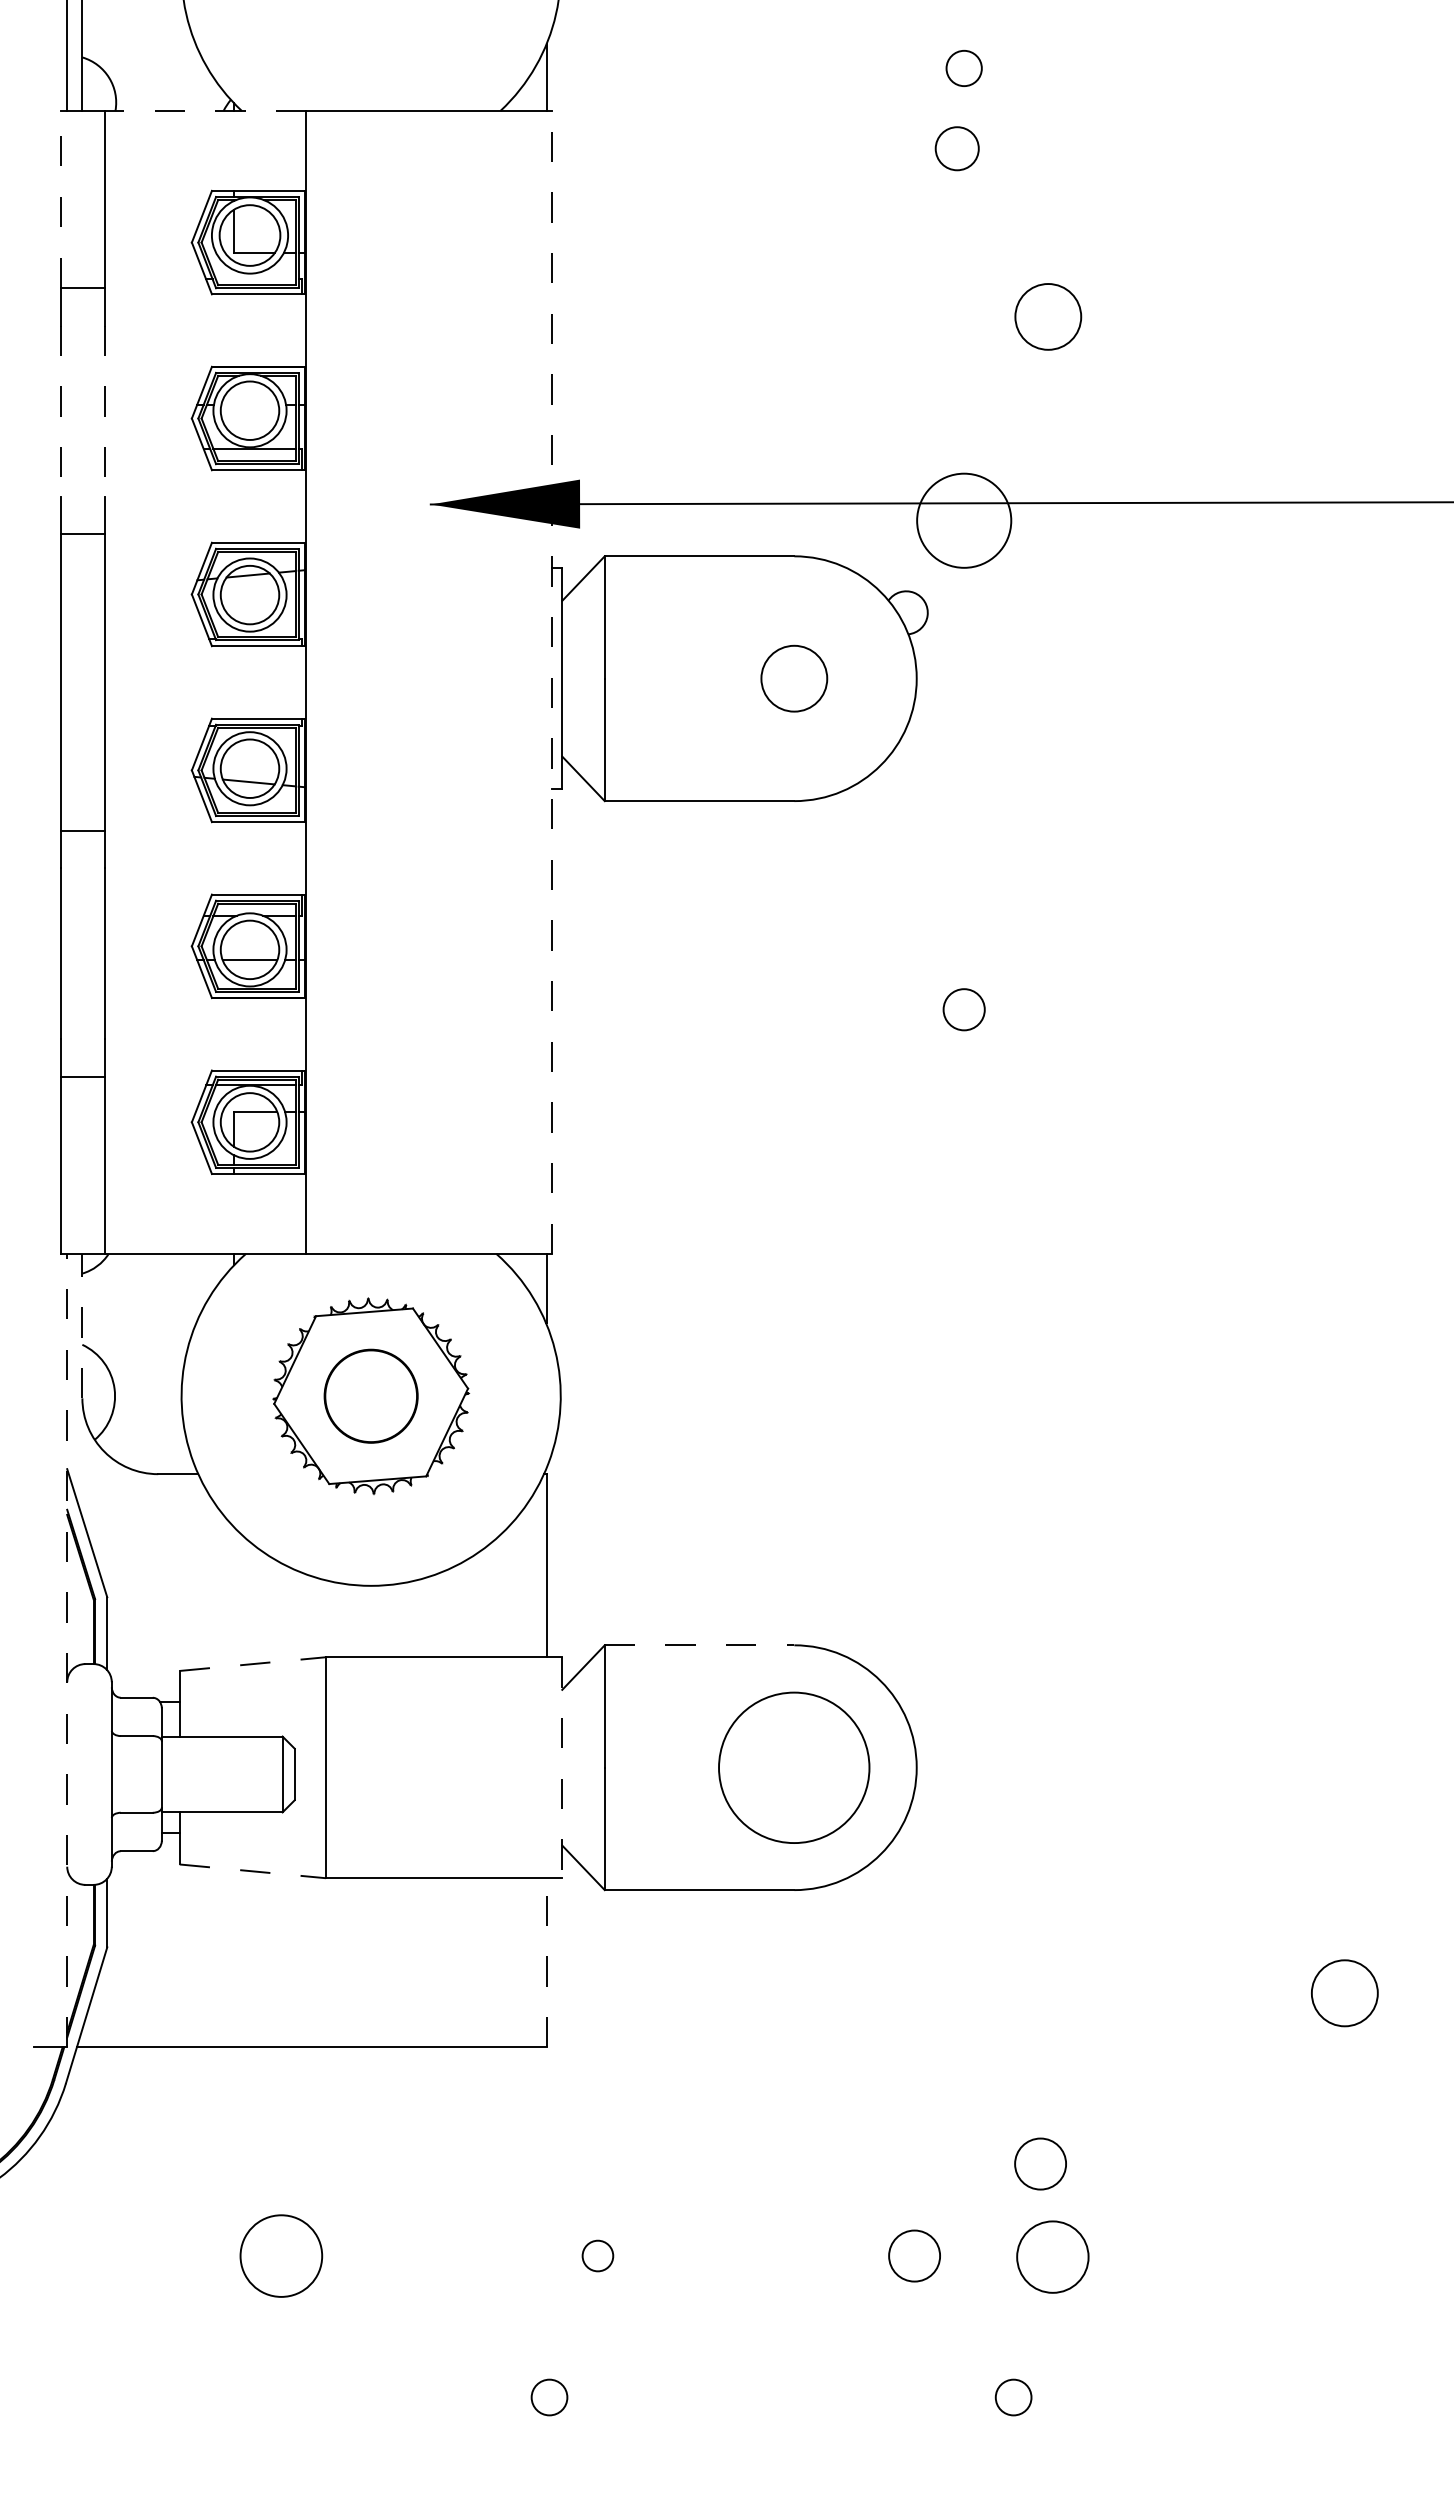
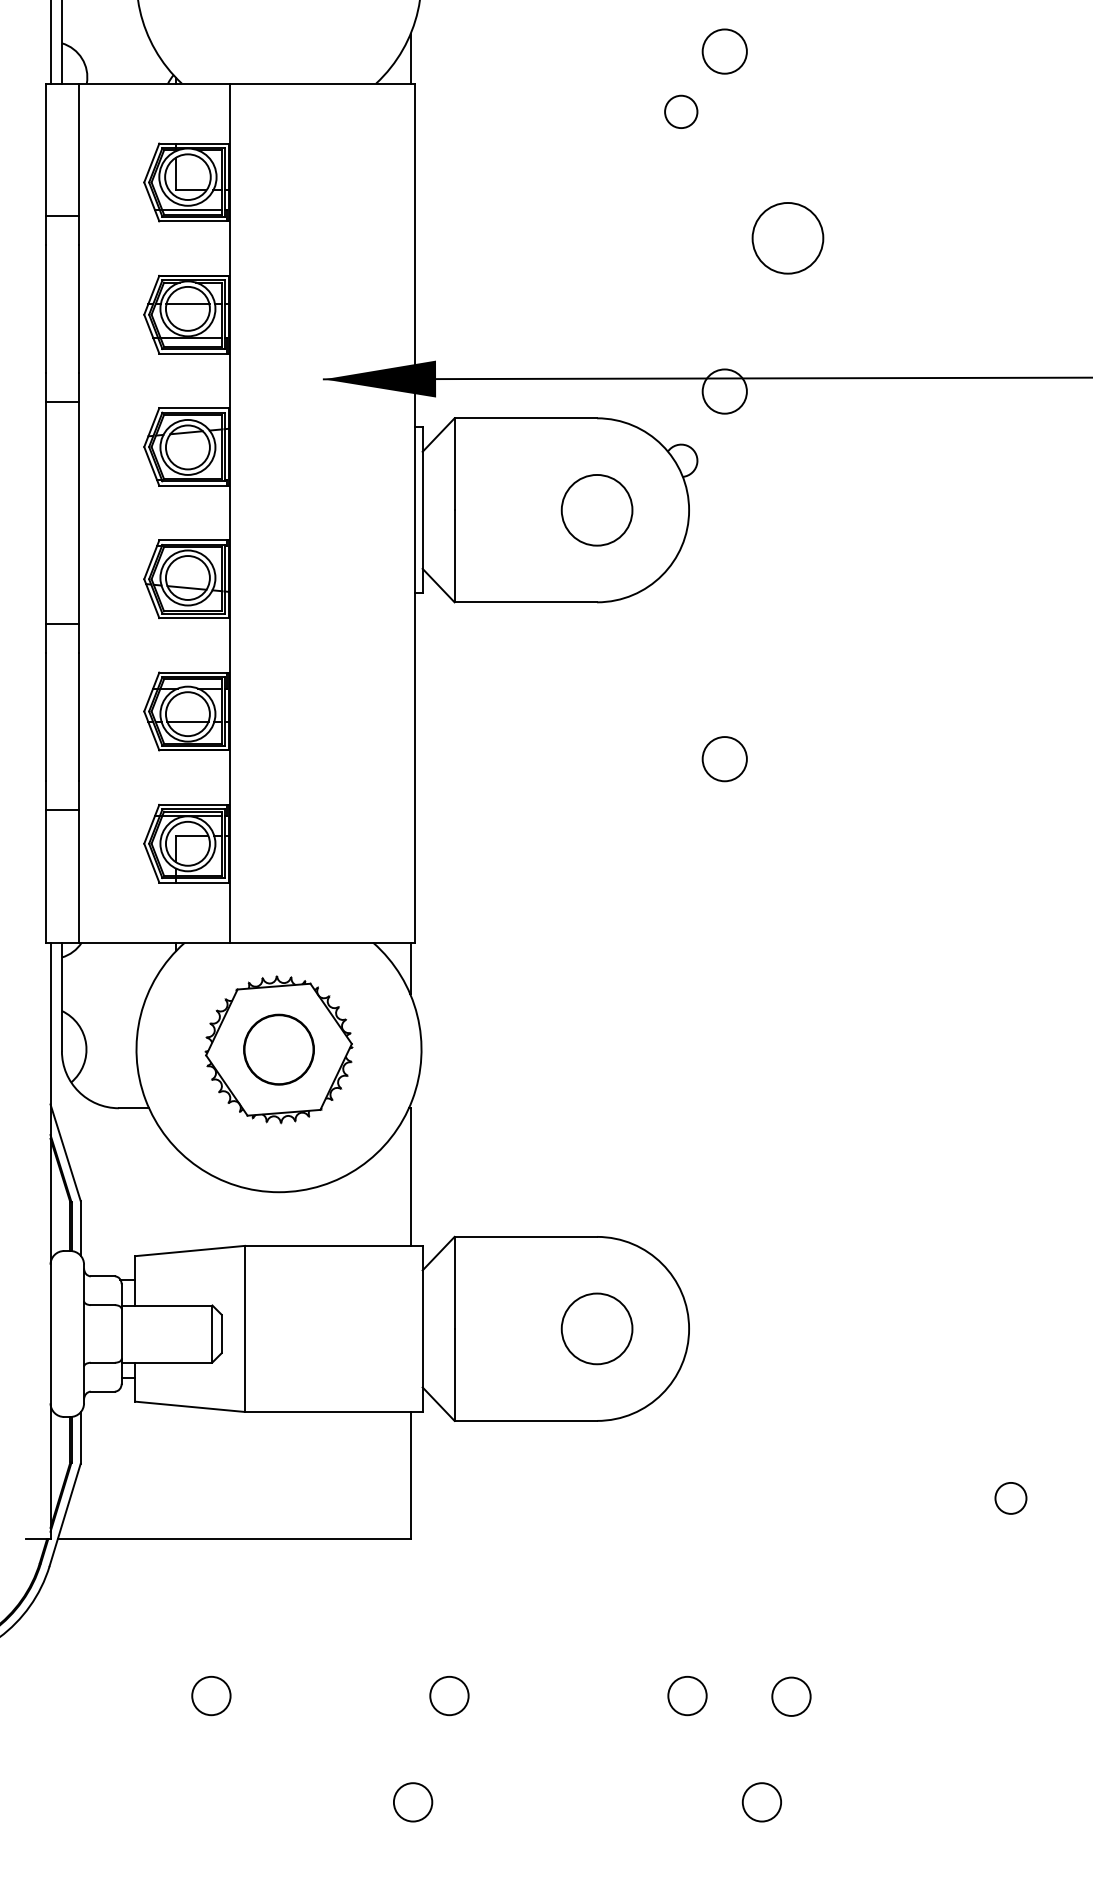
circle: (963, 68) -> (724, 51), size x1.67
line: (205, 110) -> (154, 83), dashed -> solid
circle: (956, 148) -> (680, 111), moved
line: (61, 198) -> (46, 149), dashed -> solid
line: (255, 279) -> (192, 210), added
circle: (1048, 316) -> (788, 238), size x1.43
line: (249, 404) -> (187, 304), added
line: (61, 411) -> (46, 309), dashed -> solid
line: (105, 411) -> (79, 309), dashed -> solid
circle: (963, 520) -> (724, 391), size x0.62
circle: (794, 678) -> (597, 510), size x1.43
line: (551, 681) -> (414, 512), dashed -> solid
circle: (963, 1009) -> (724, 758), size x1.43
line: (82, 1325) -> (62, 996), dashed -> solid
line: (699, 1645) -> (525, 1237), dashed -> solid
line: (67, 1650) -> (50, 1240), dashed -> solid
line: (253, 1664) -> (190, 1251), dashed -> solid
circle: (794, 1767) -> (597, 1328), size x0.62
line: (562, 1768) -> (422, 1329), dashed -> solid
line: (253, 1871) -> (190, 1406), dashed -> solid
line: (546, 1962) -> (410, 1475), dashed -> solid
circle: (1344, 1992) -> (1010, 1497), size x0.62
circle: (1040, 2163) -> (782, 1626), removed
circle: (280, 2255) -> (210, 1695), size x0.62
circle: (597, 2255) -> (449, 1695), size x1.67
circle: (1052, 2256) -> (791, 1696), size x0.71
circle: (549, 2397) -> (413, 1802), size x1.43
circle: (1013, 2397) -> (761, 1802), size x1.43

